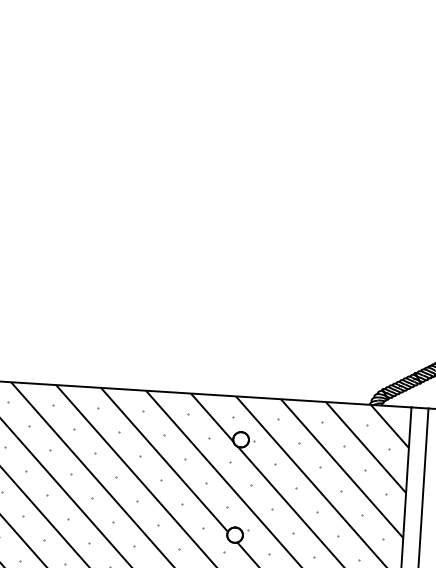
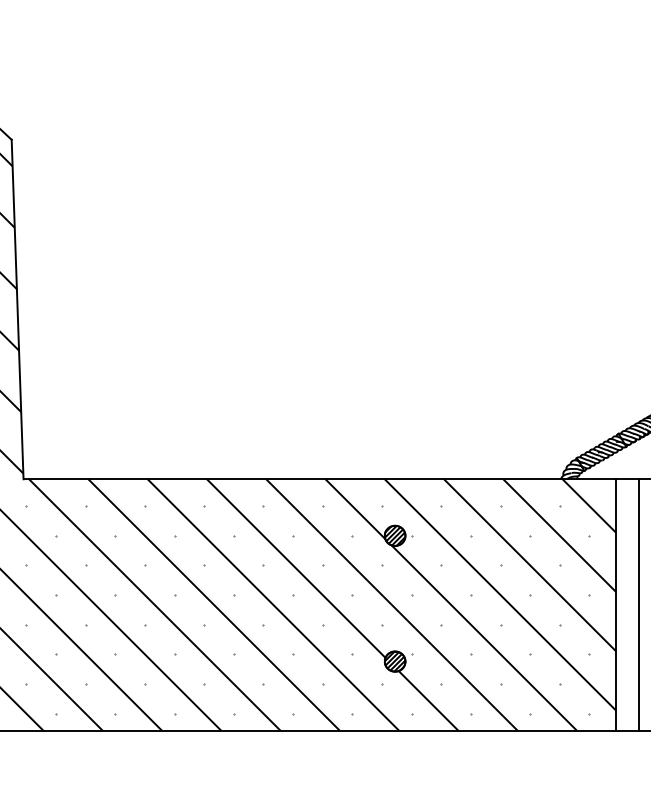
hatch: (240, 439) -> (394, 535), added
hatch: (234, 535) -> (394, 661), added

